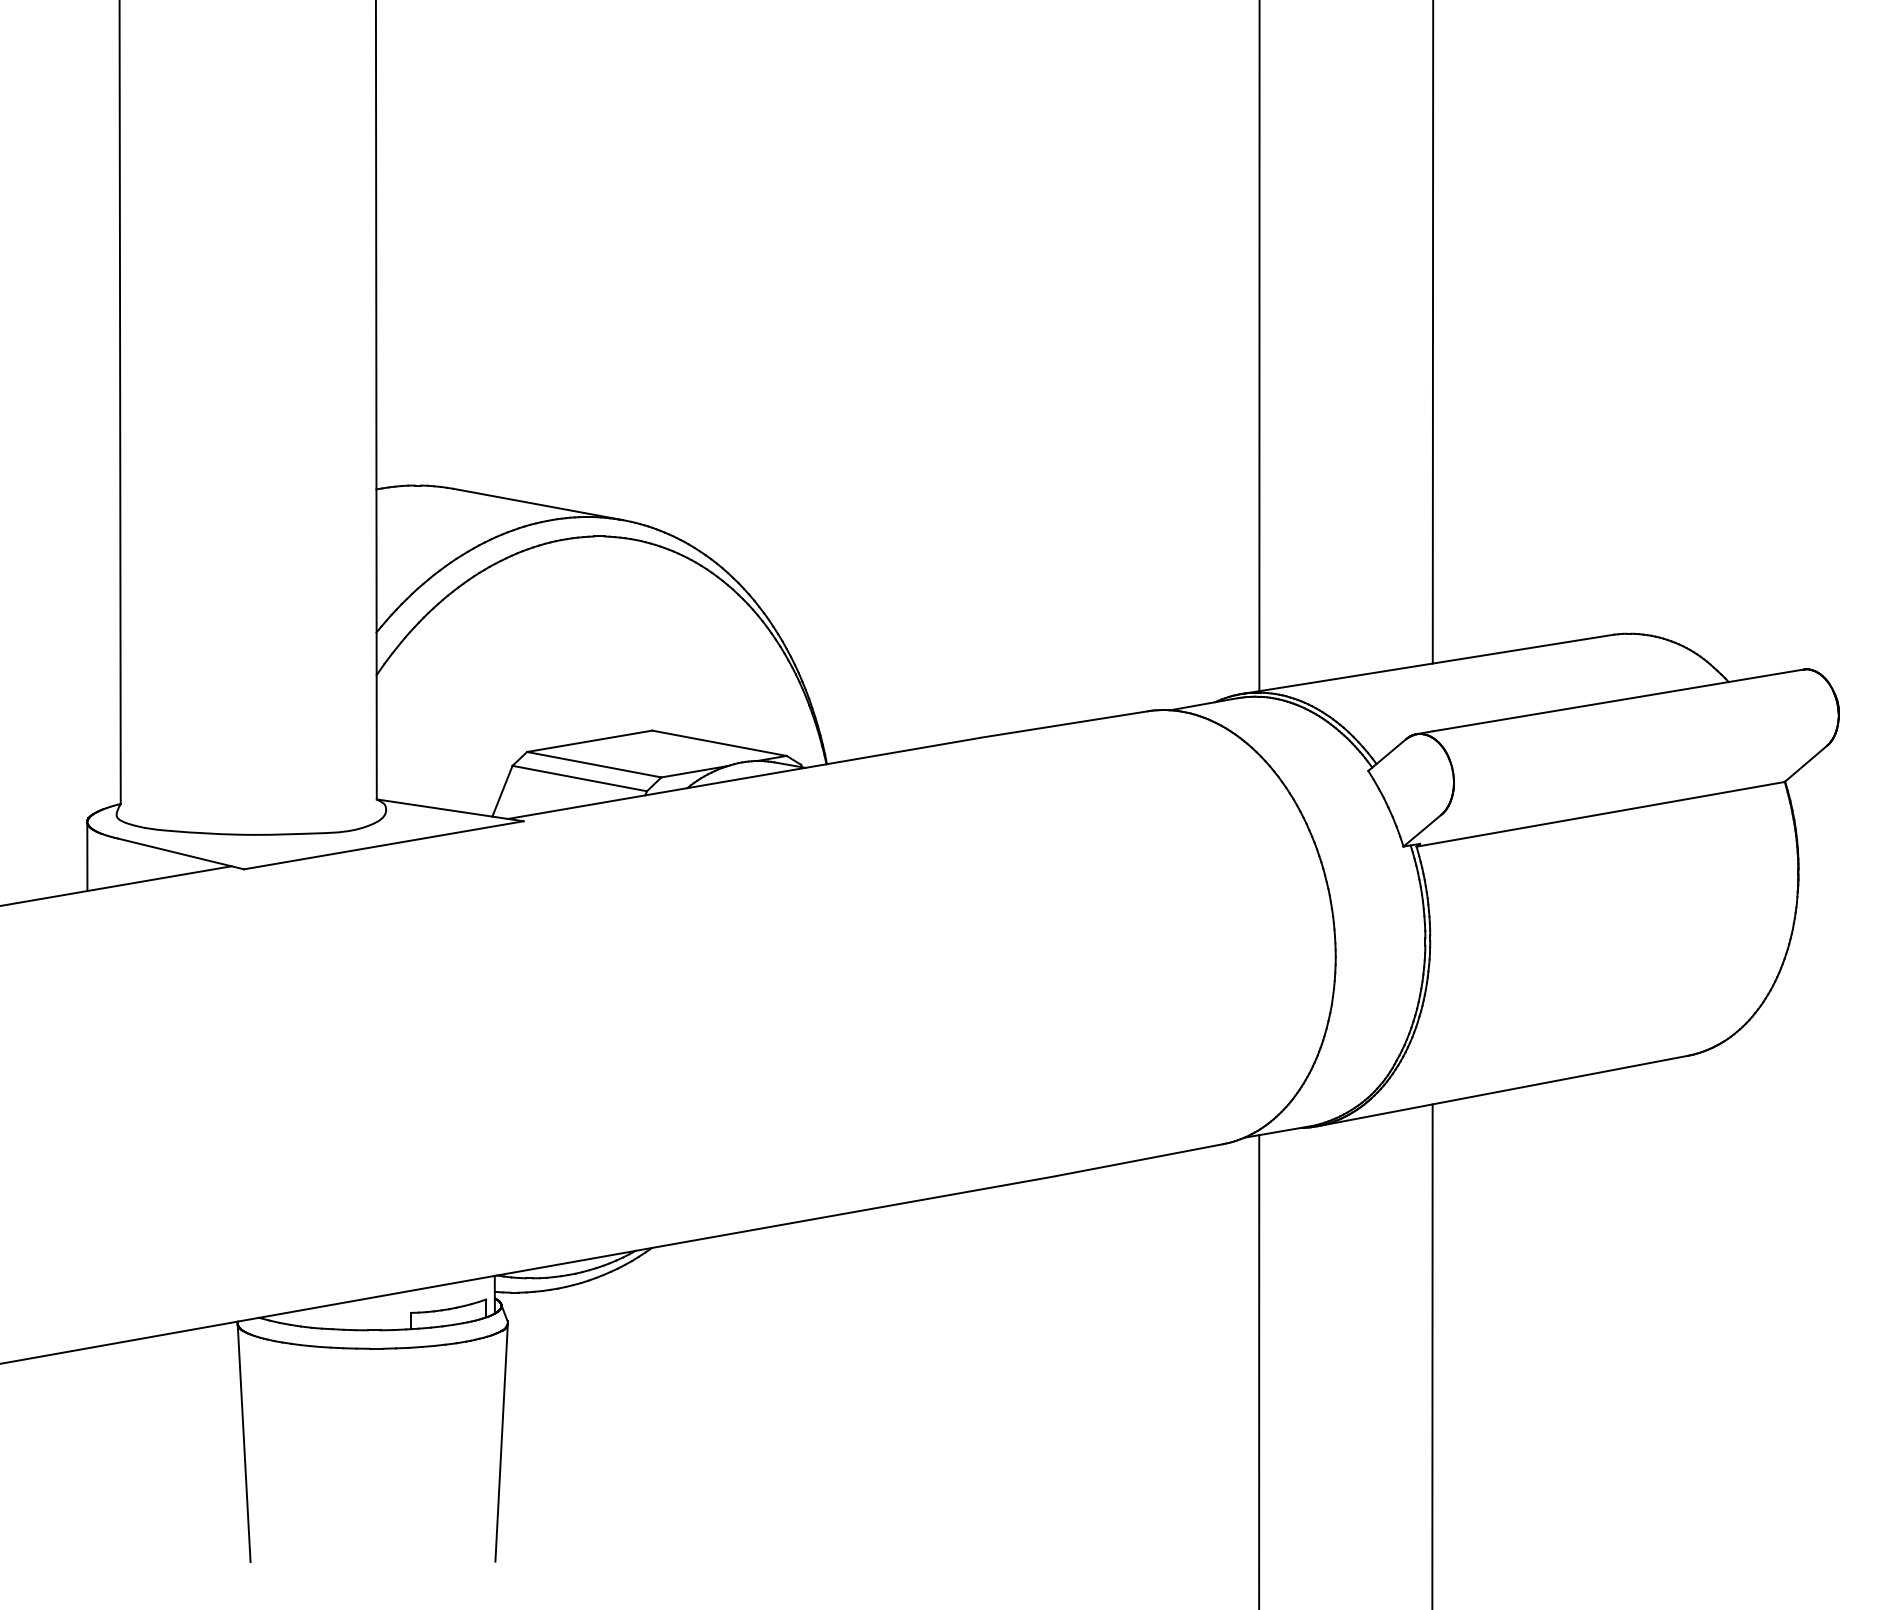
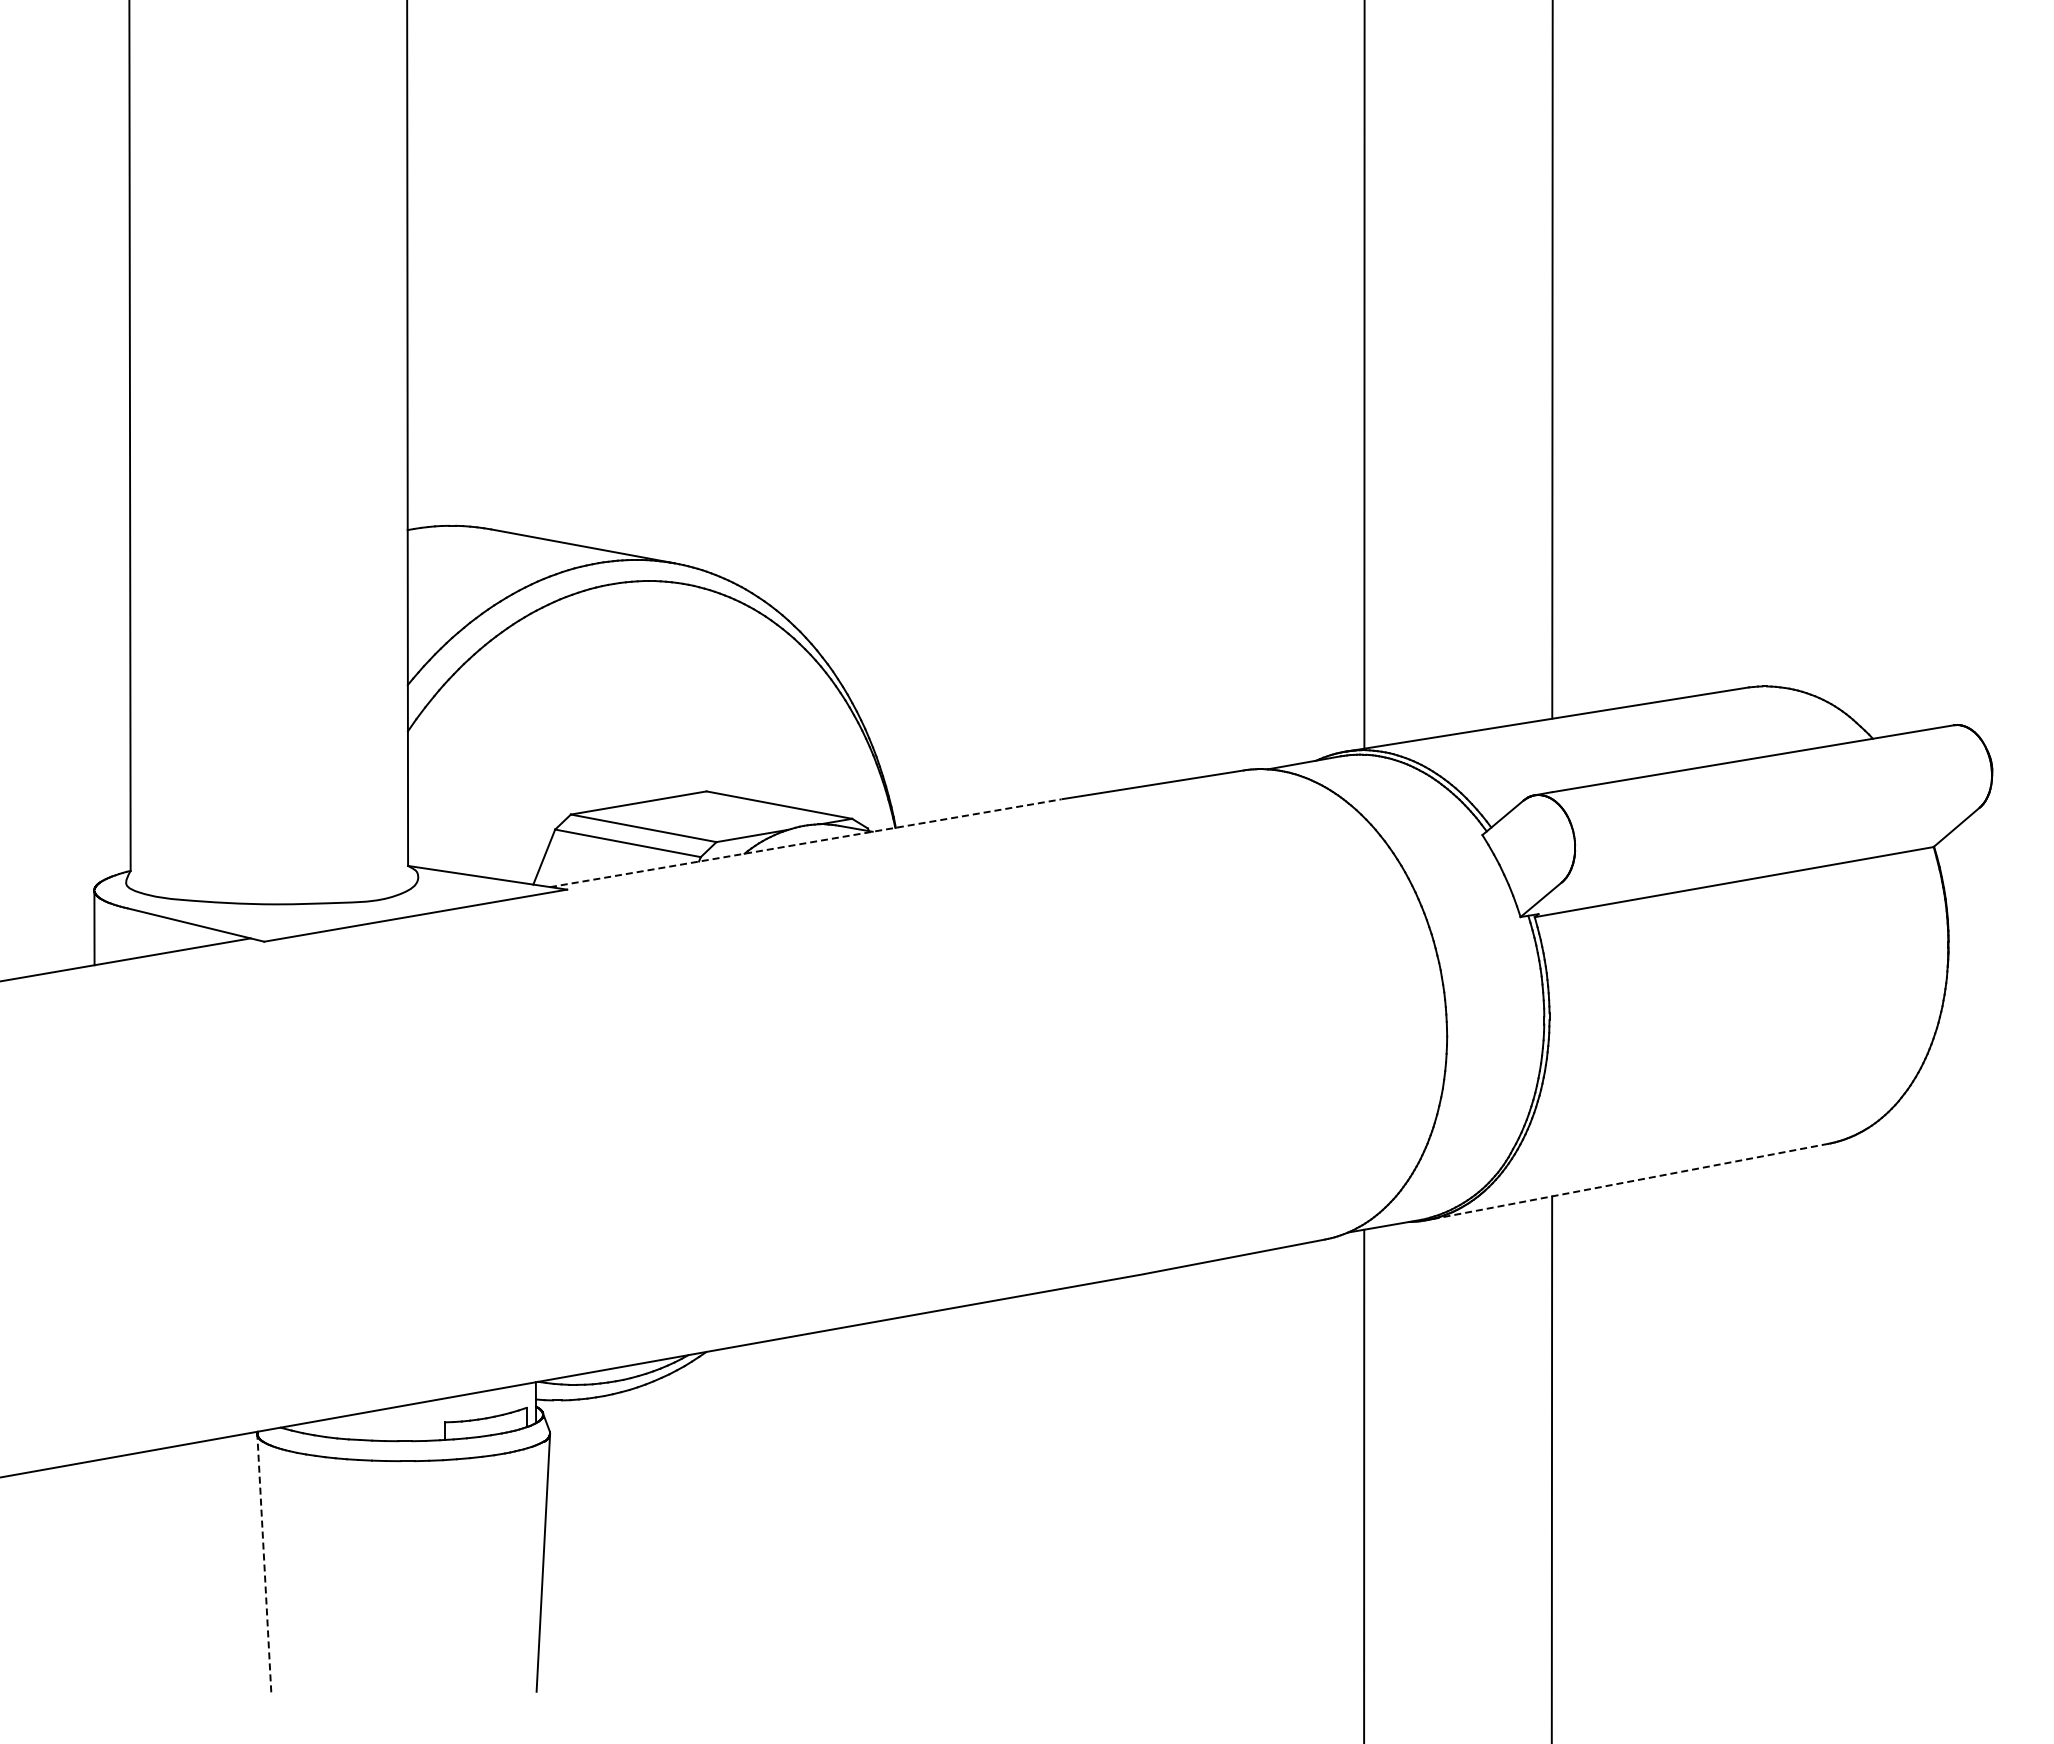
line: (744, 778) -> (806, 843), solid -> dashed
line: (1503, 1090) -> (1628, 1181), solid -> dashed
line: (244, 1443) -> (264, 1563), solid -> dashed

